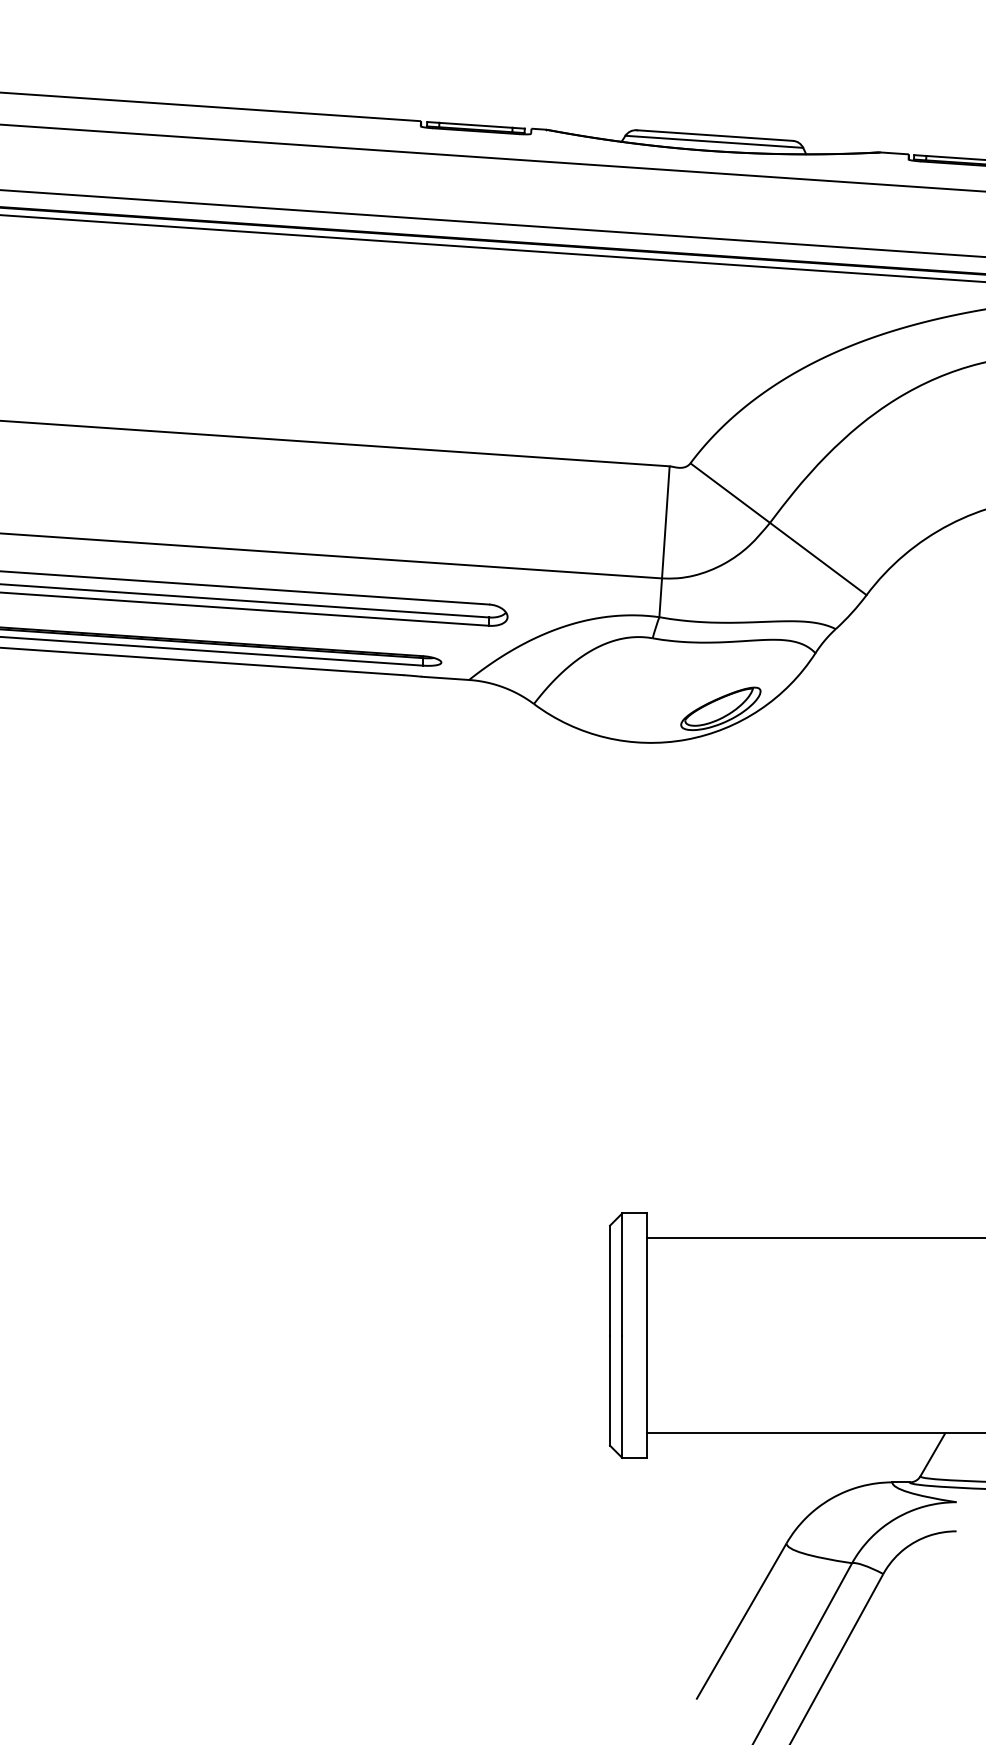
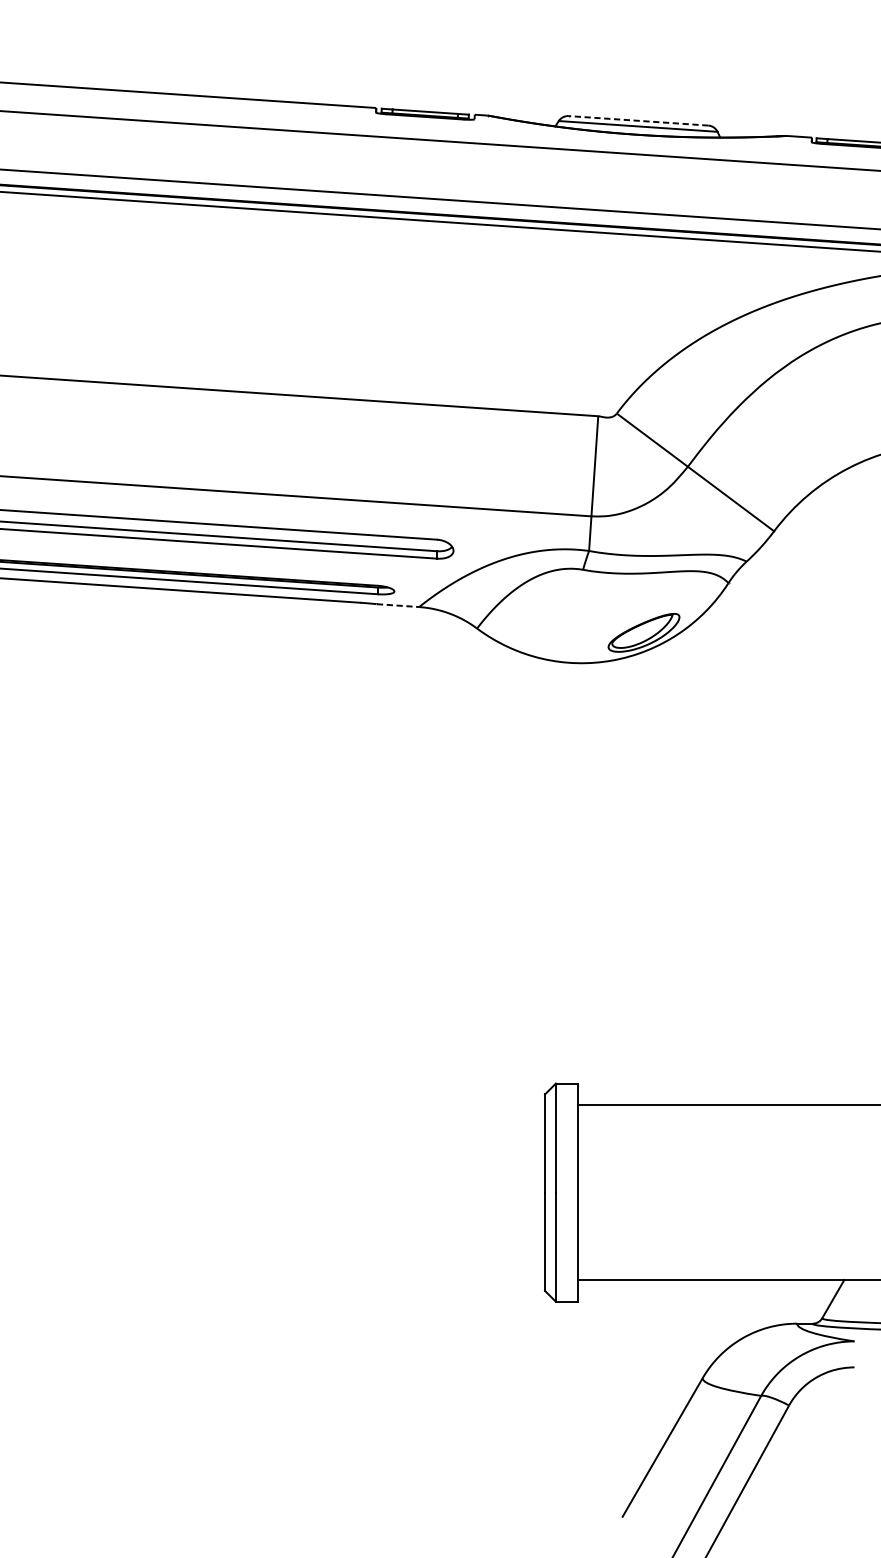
line: (714, 135) -> (638, 120), solid -> dashed
line: (445, 678) -> (398, 605), solid -> dashed

